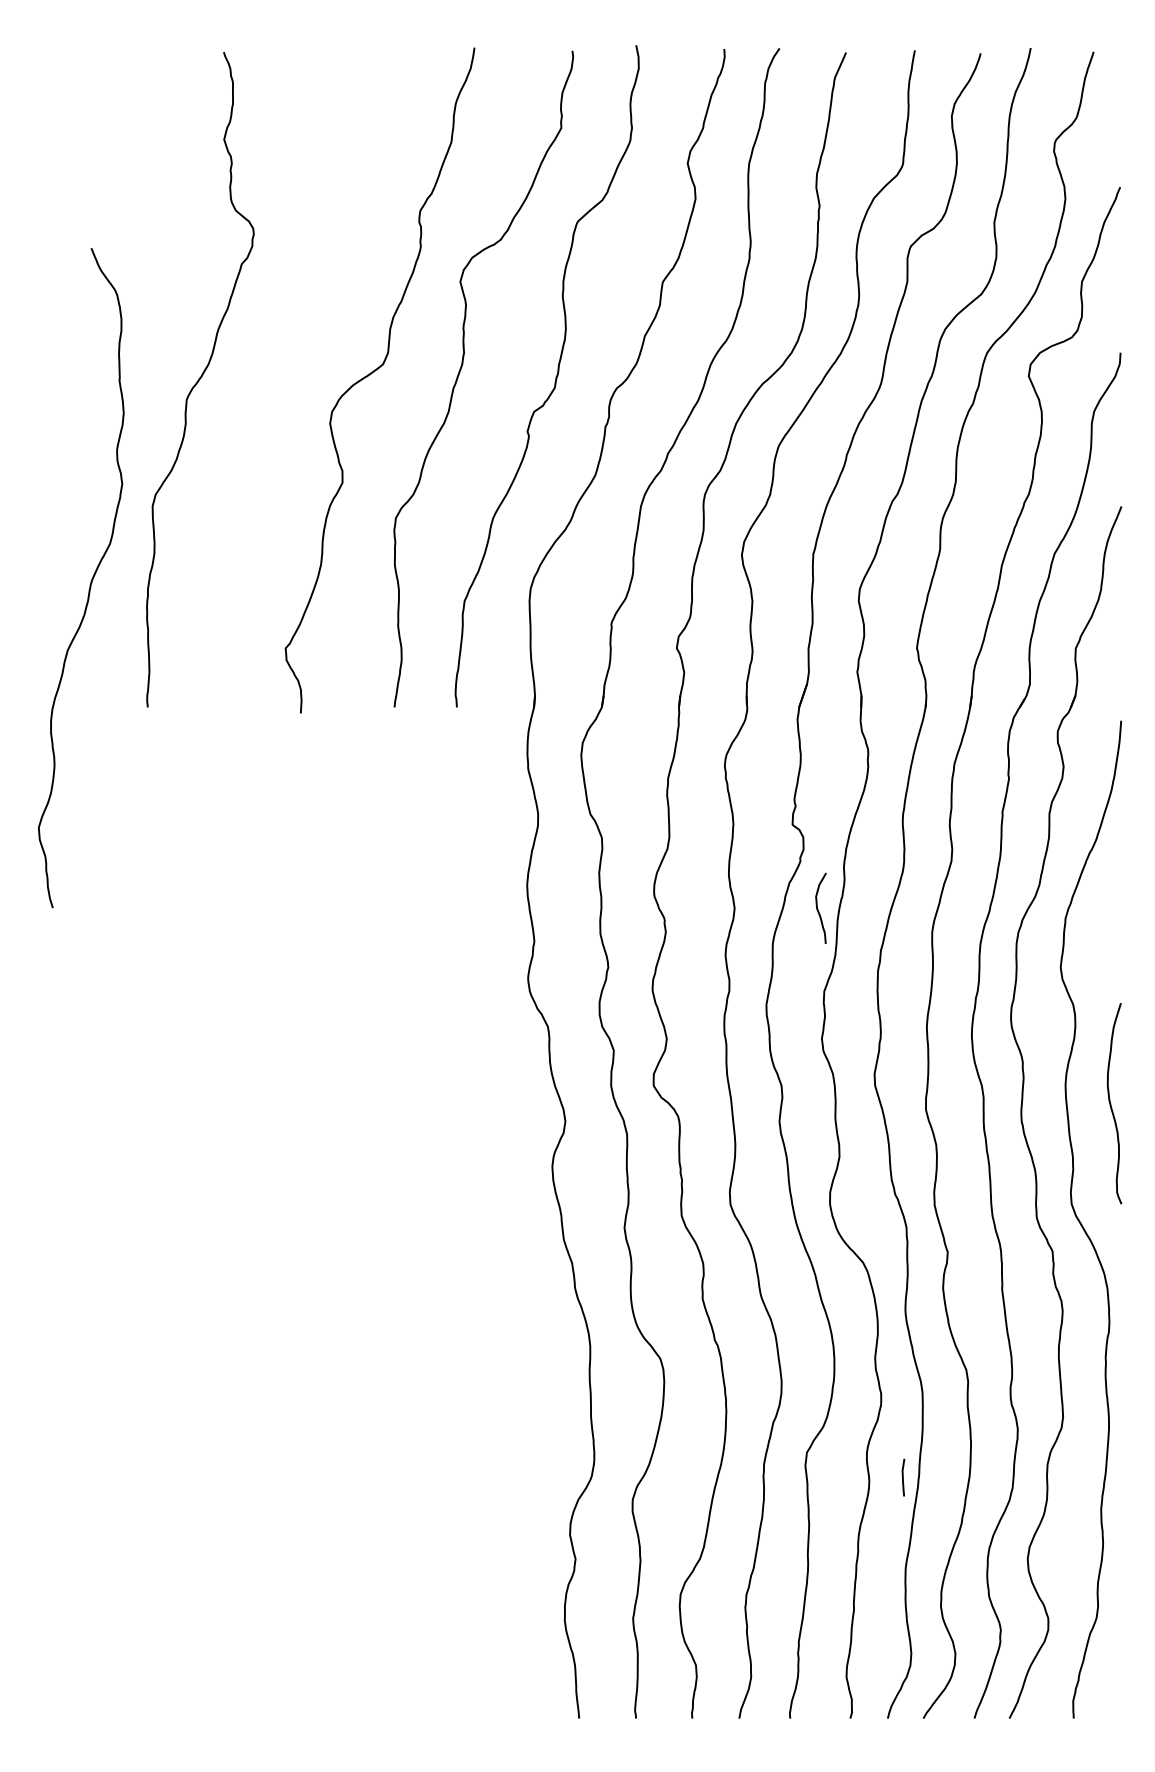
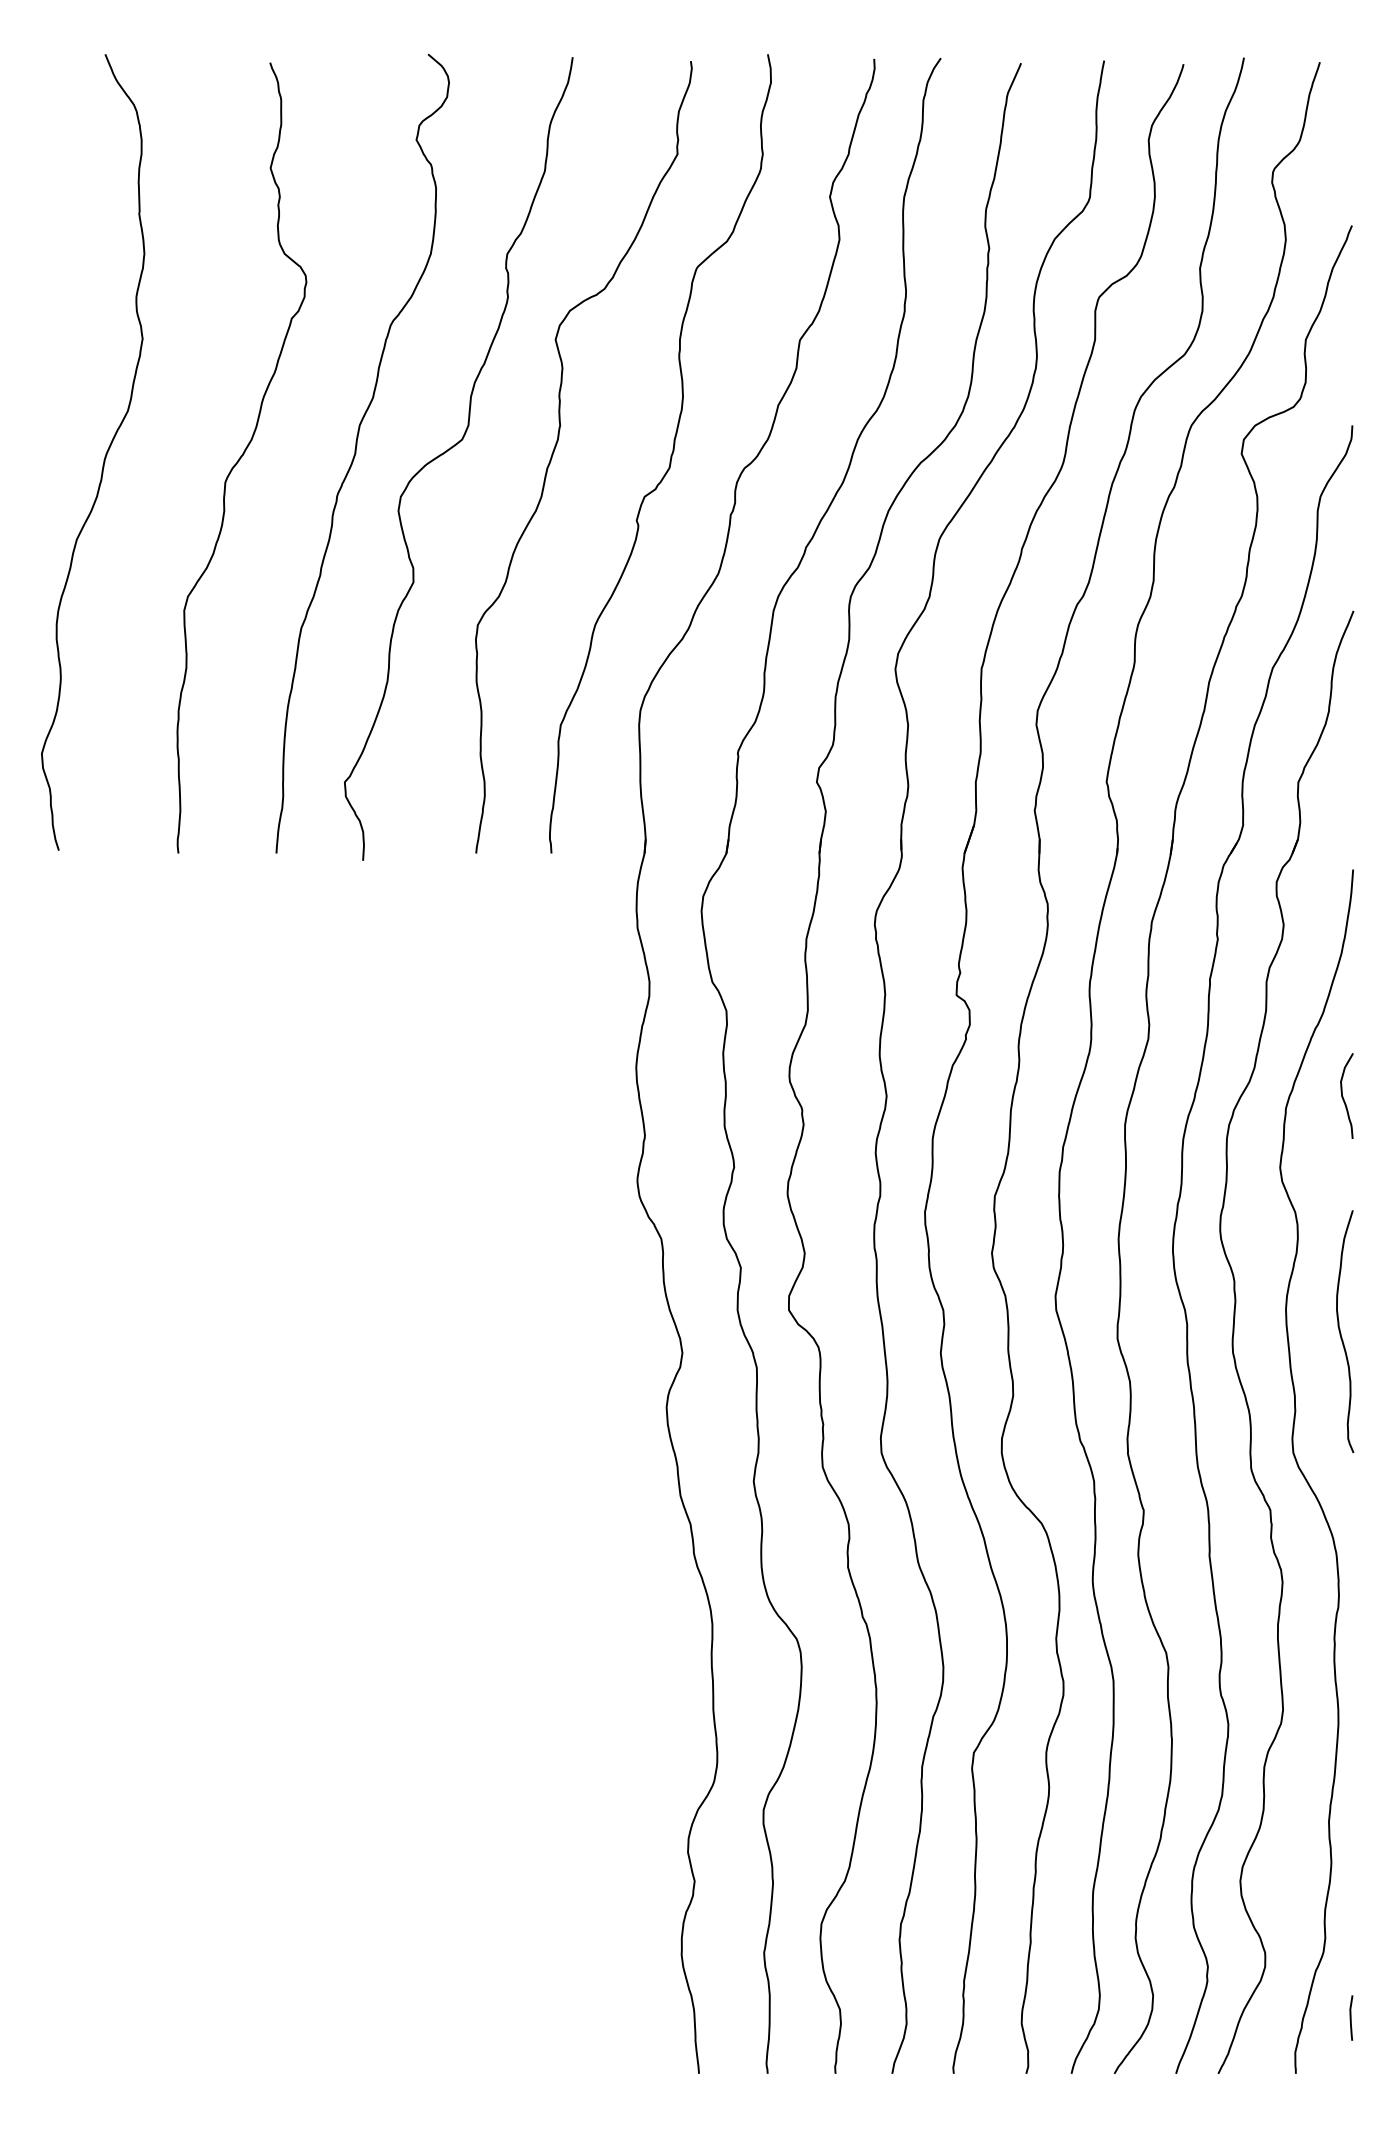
curve: (295, 375) -> (356, 453), added
curve: (90, 581) -> (104, 456), moved
curve: (818, 908) -> (1343, 1096), moved
line: (903, 1477) -> (1351, 2017), moved

